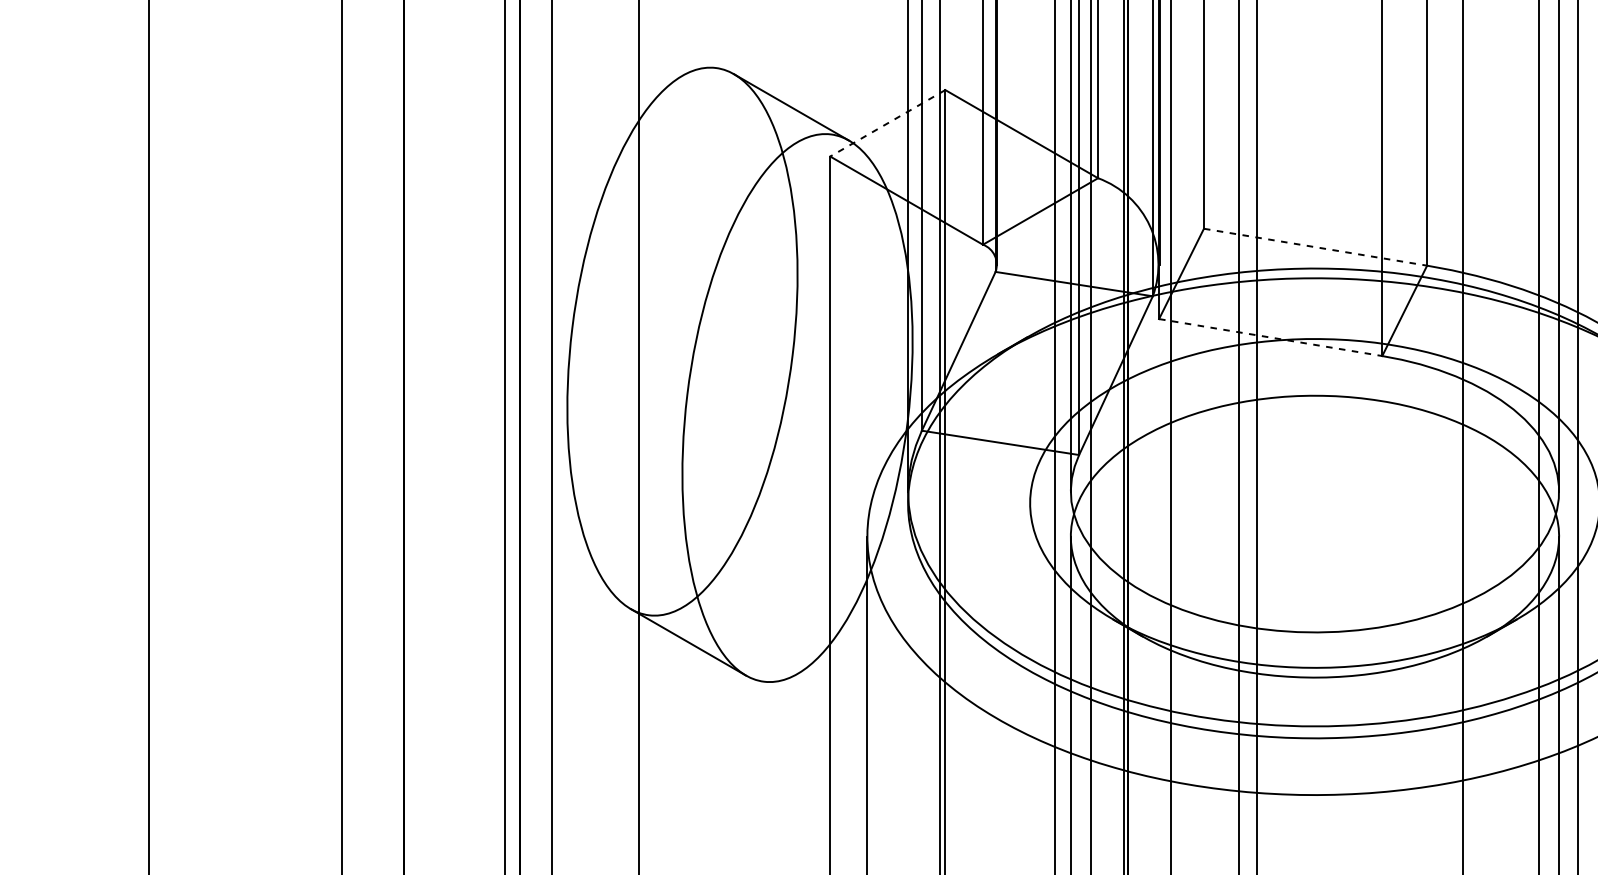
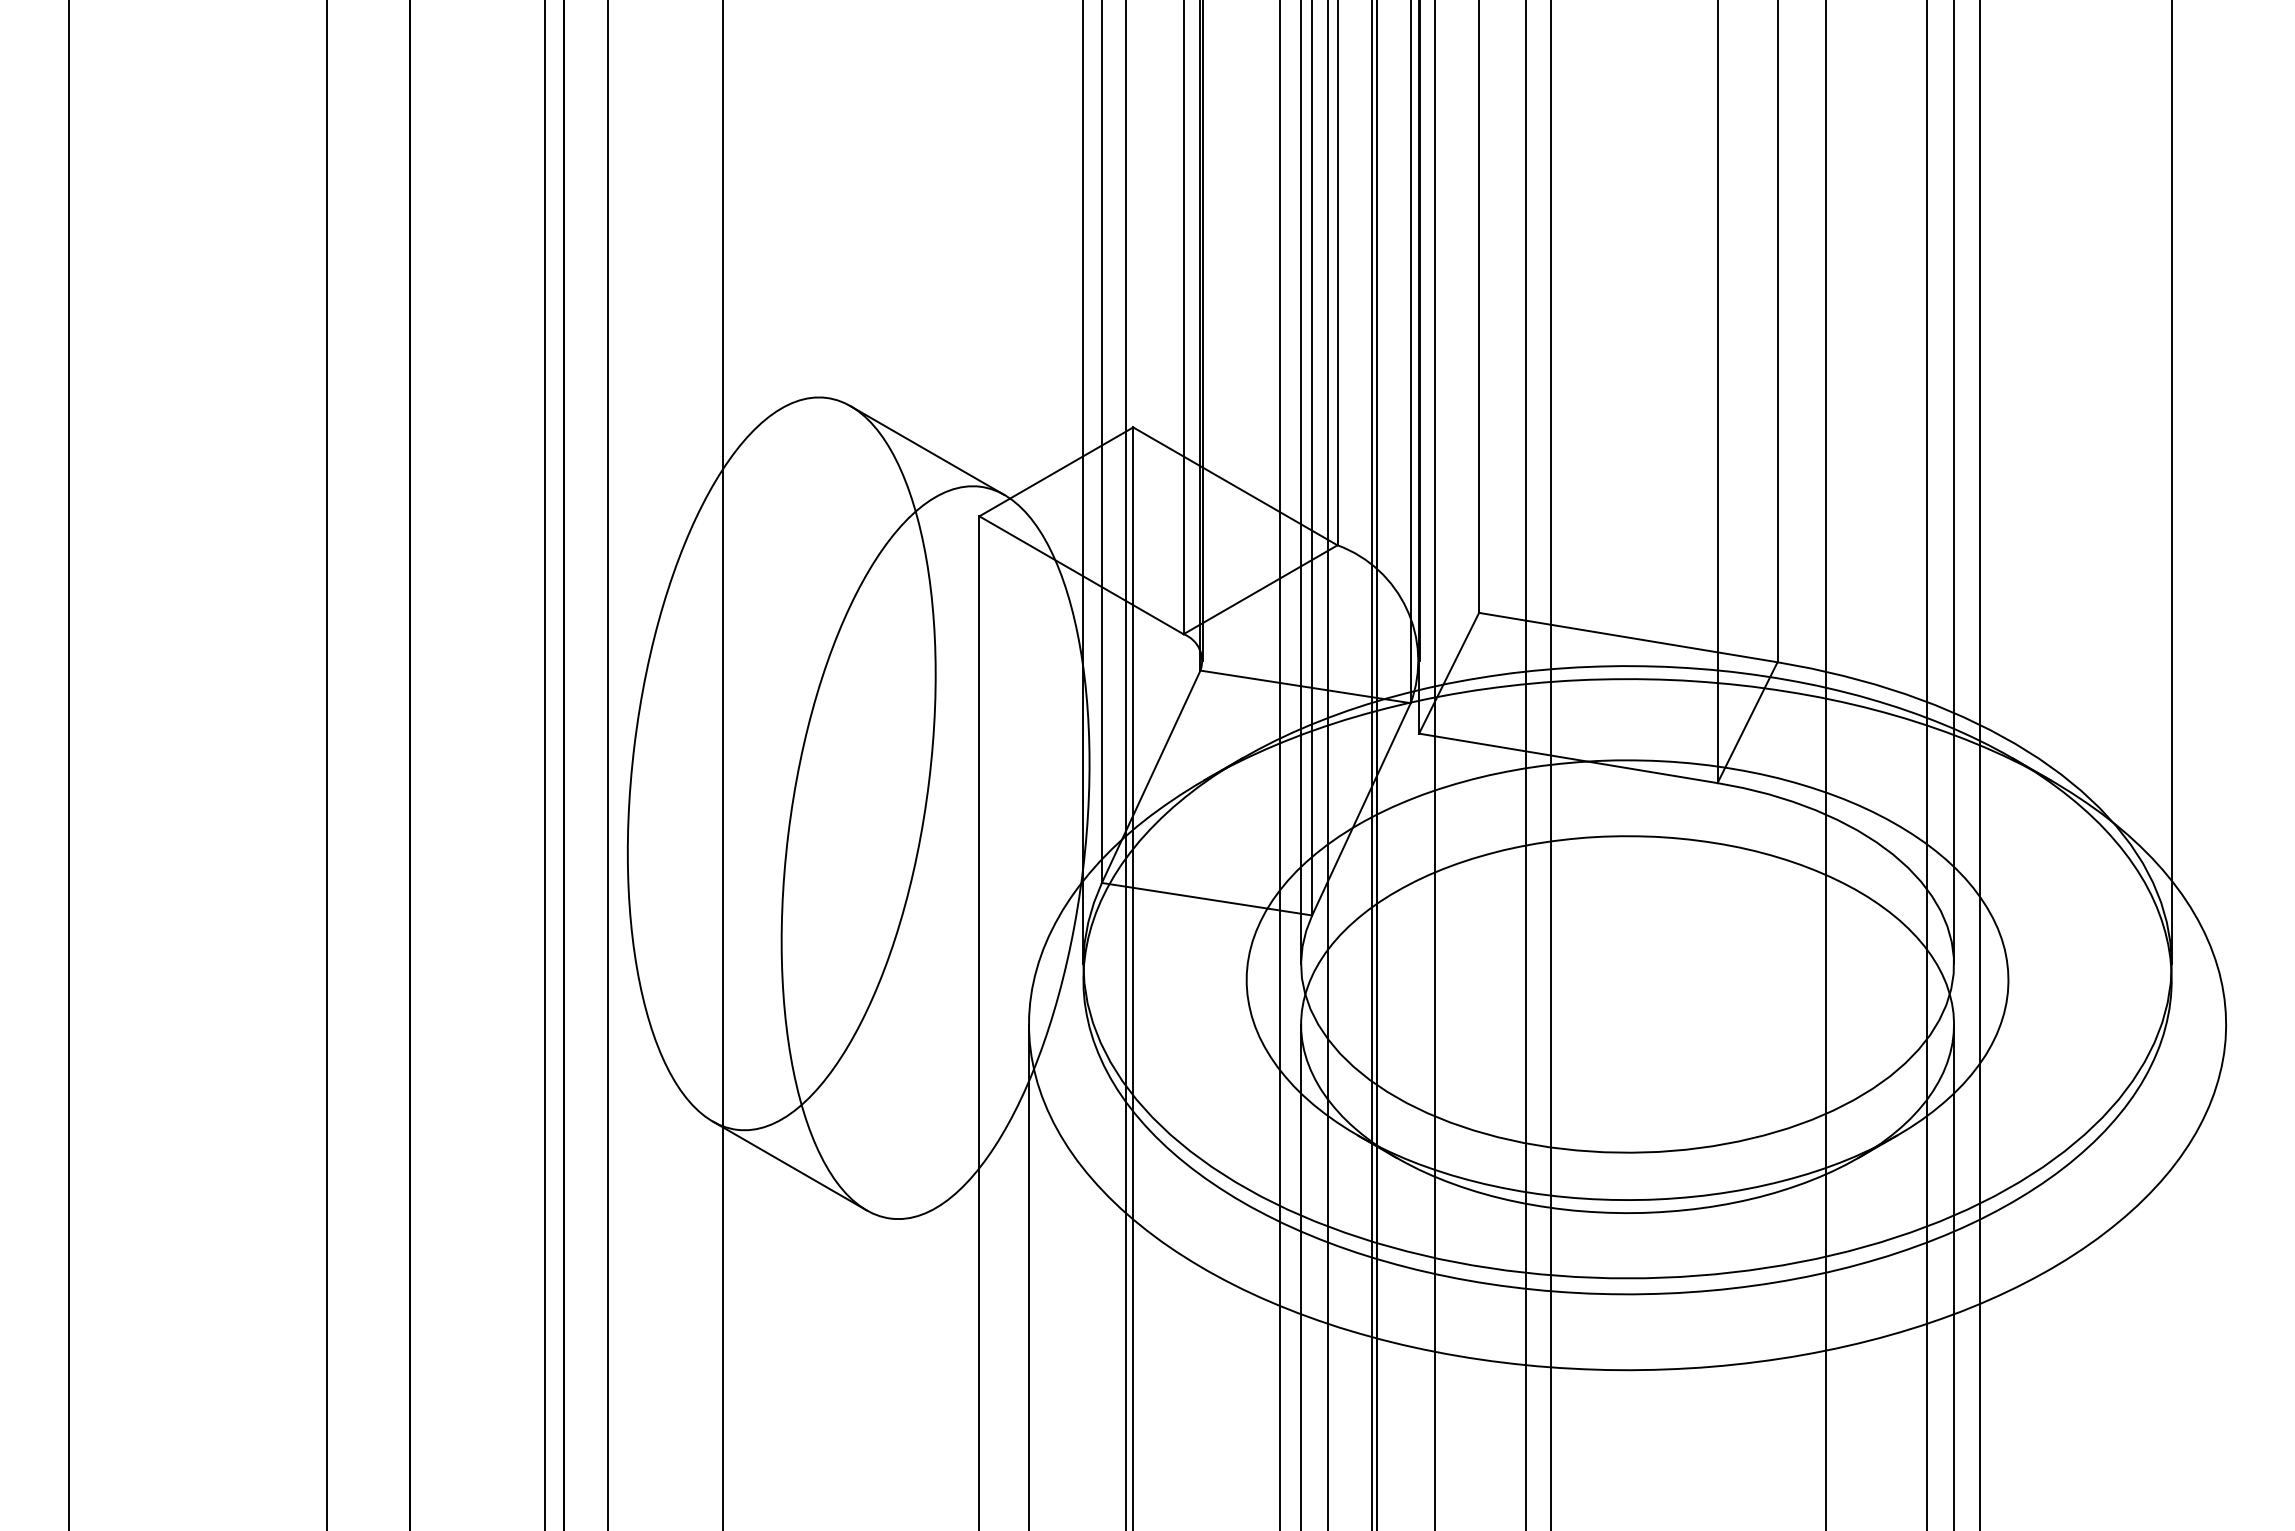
line: (887, 123) -> (1056, 471), dashed -> solid
line: (1315, 247) -> (1628, 637), dashed -> solid
line: (1270, 337) -> (1568, 758), dashed -> solid

